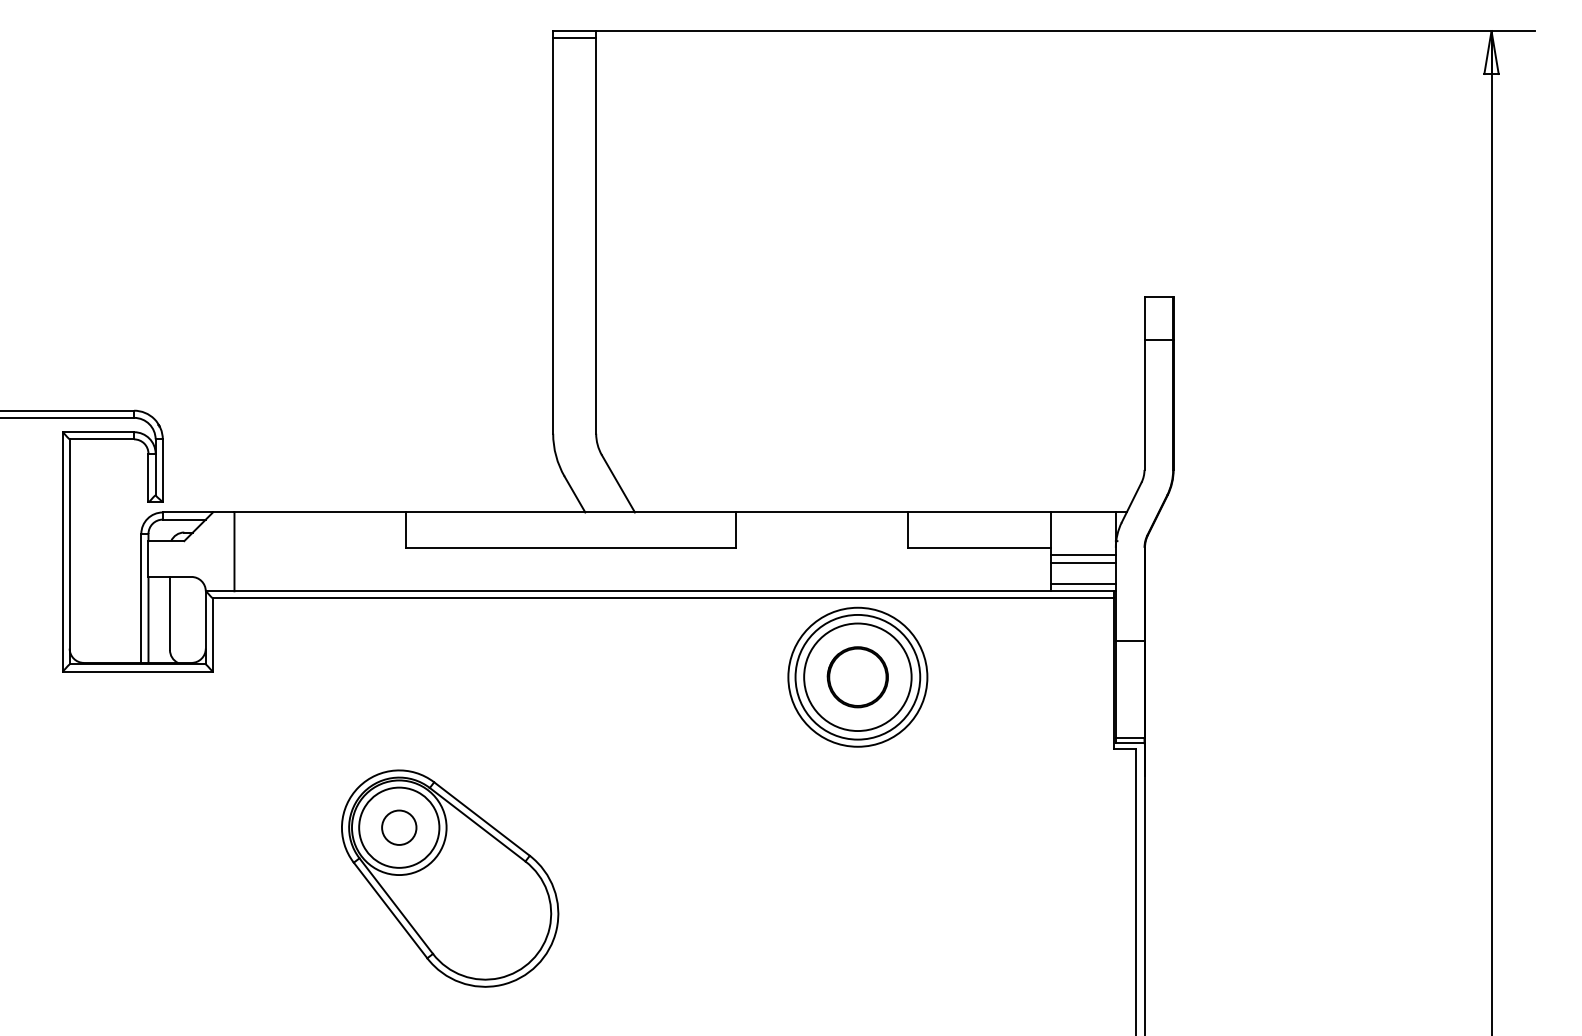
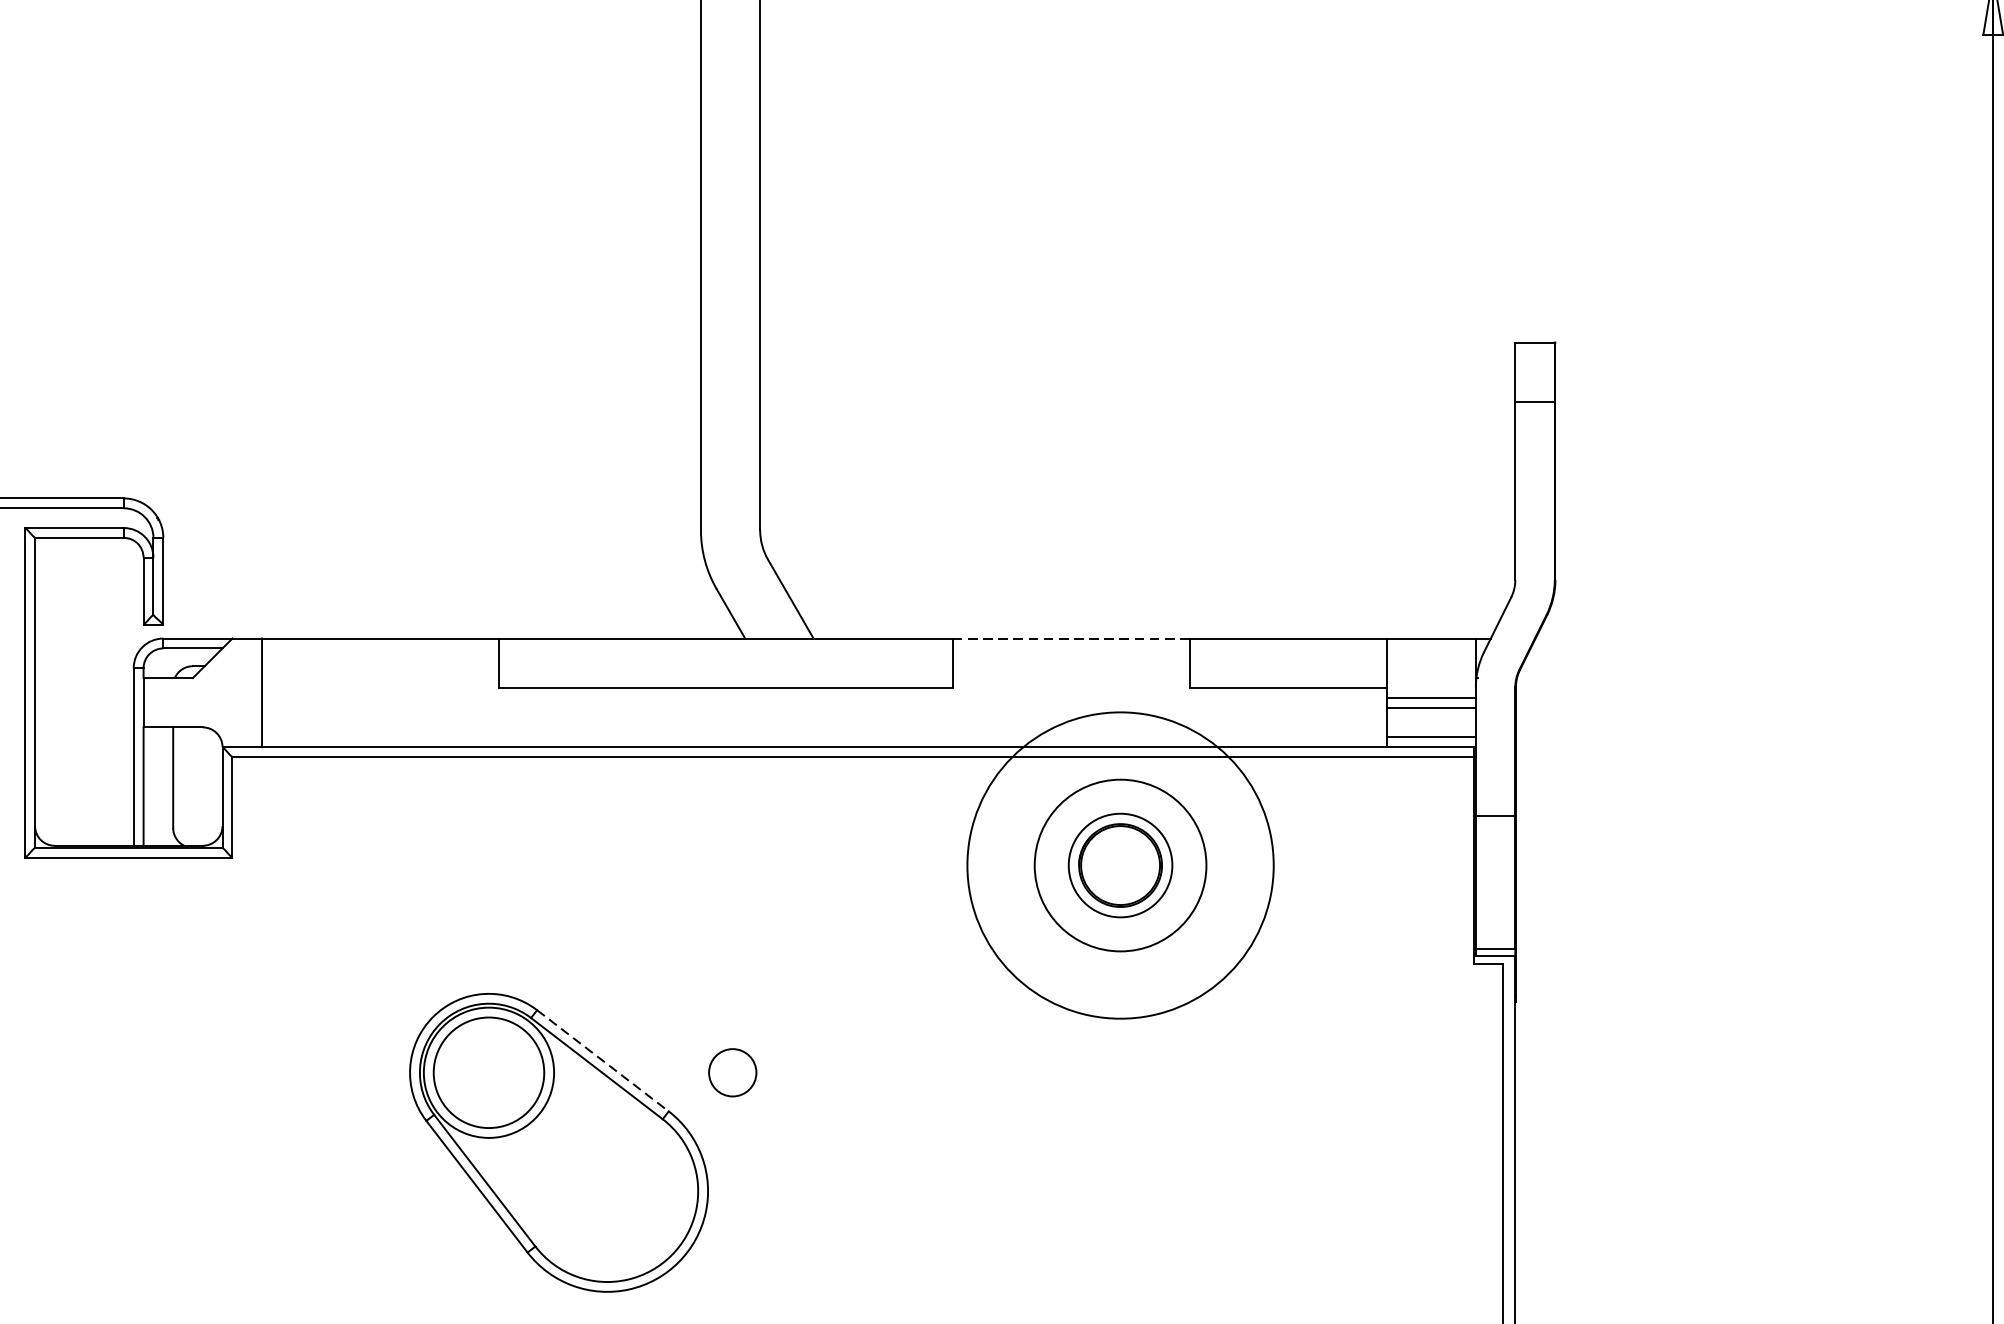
line: (822, 512) -> (1071, 638), solid -> dashed
circle: (857, 676) -> (1120, 864), size x1.6
circle: (857, 677) -> (1120, 865), size x0.7
line: (482, 819) -> (603, 1061), solid -> dashed
circle: (399, 827) -> (733, 1072), moved

